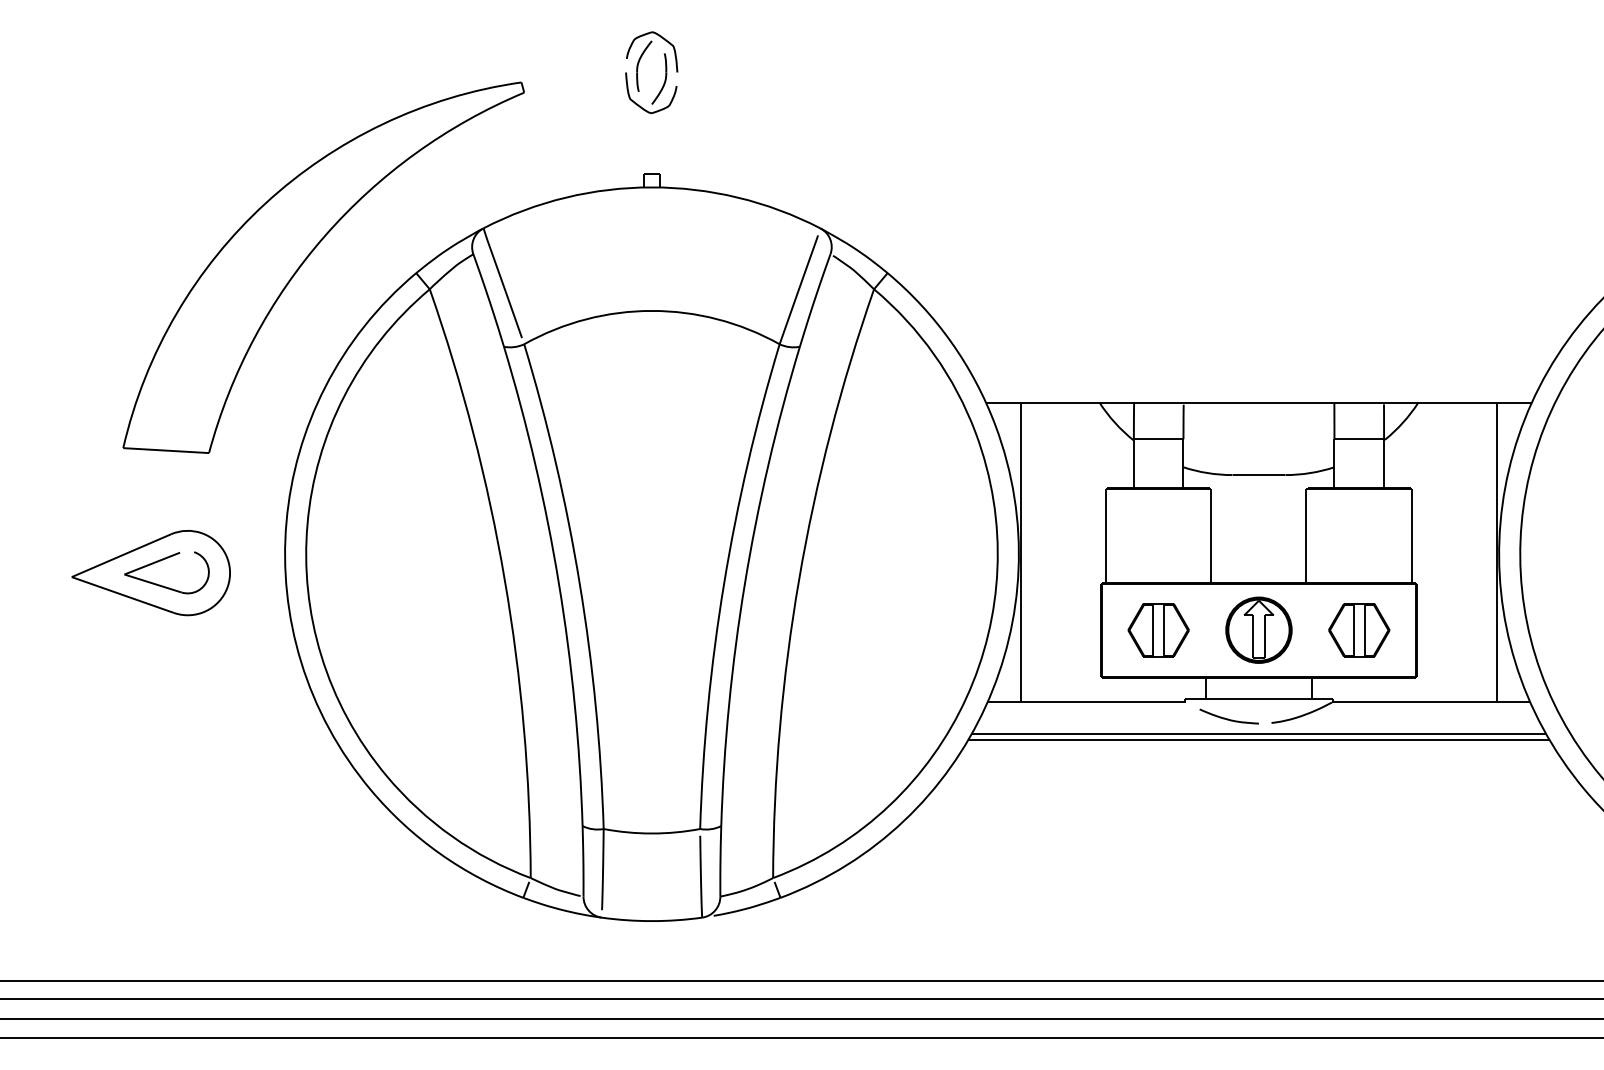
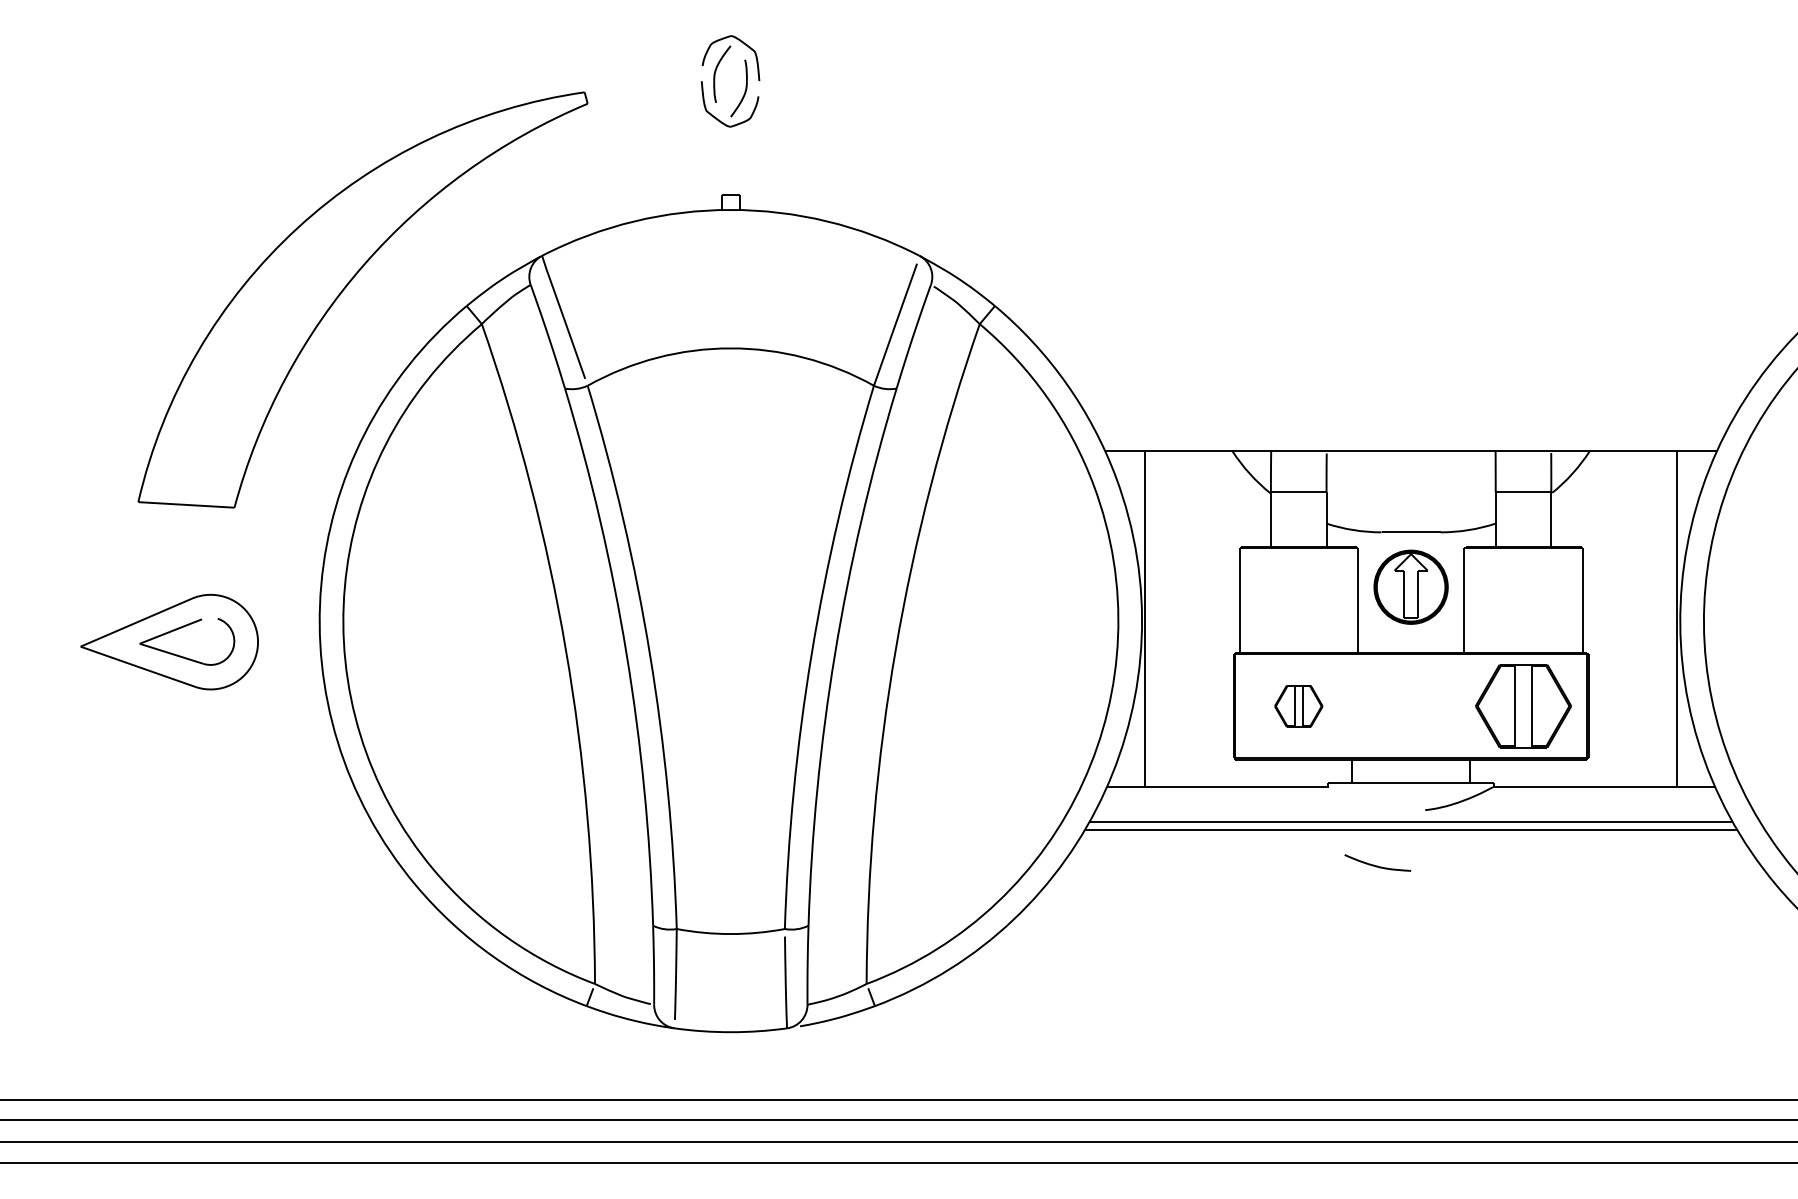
part: (1258, 629) -> (1410, 586), moved
part: (1158, 630) -> (1298, 706), size x0.7
part: (1359, 630) -> (1523, 706), size x1.4
part: (1228, 716) -> (1377, 862), moved

